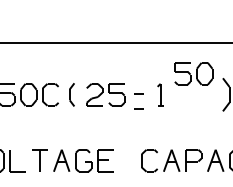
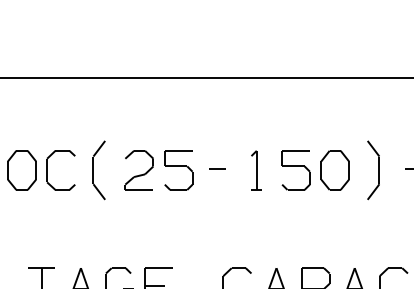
part: (193, 73) -> (315, 169), moved
part: (71, 94) -> (98, 169), size x1.43
curve: (138, 108) -> (217, 194), removed

